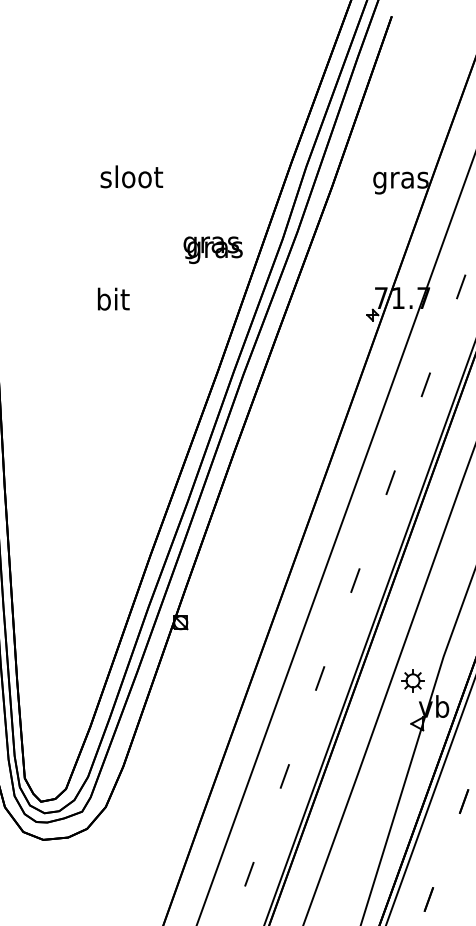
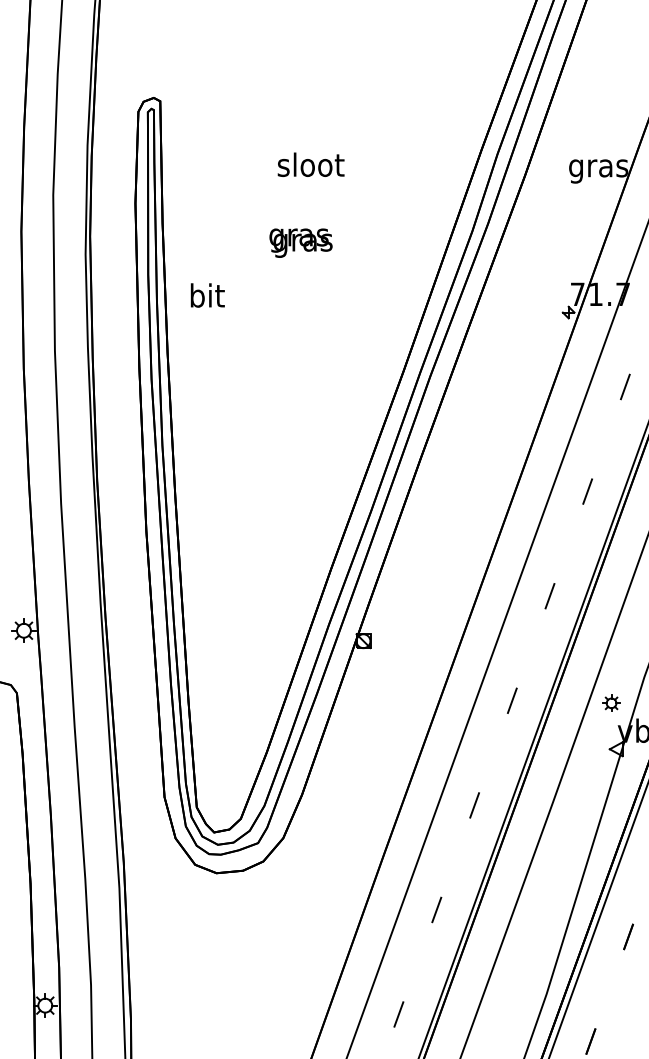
text: (212, 249) -> (300, 242), moved
text: (113, 299) -> (207, 295), moved
part: (412, 681) -> (611, 703), size x0.7

